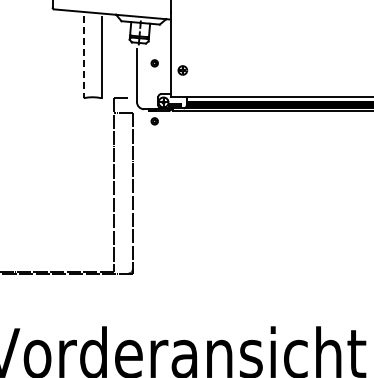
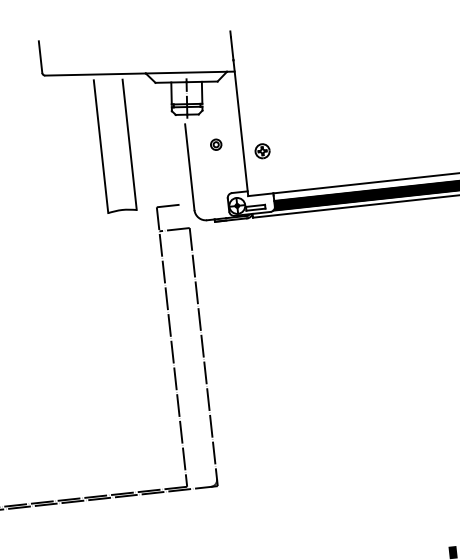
line: (83, 57) -> (100, 147), dashed -> solid
part: (154, 121) -> (225, 238), removed

